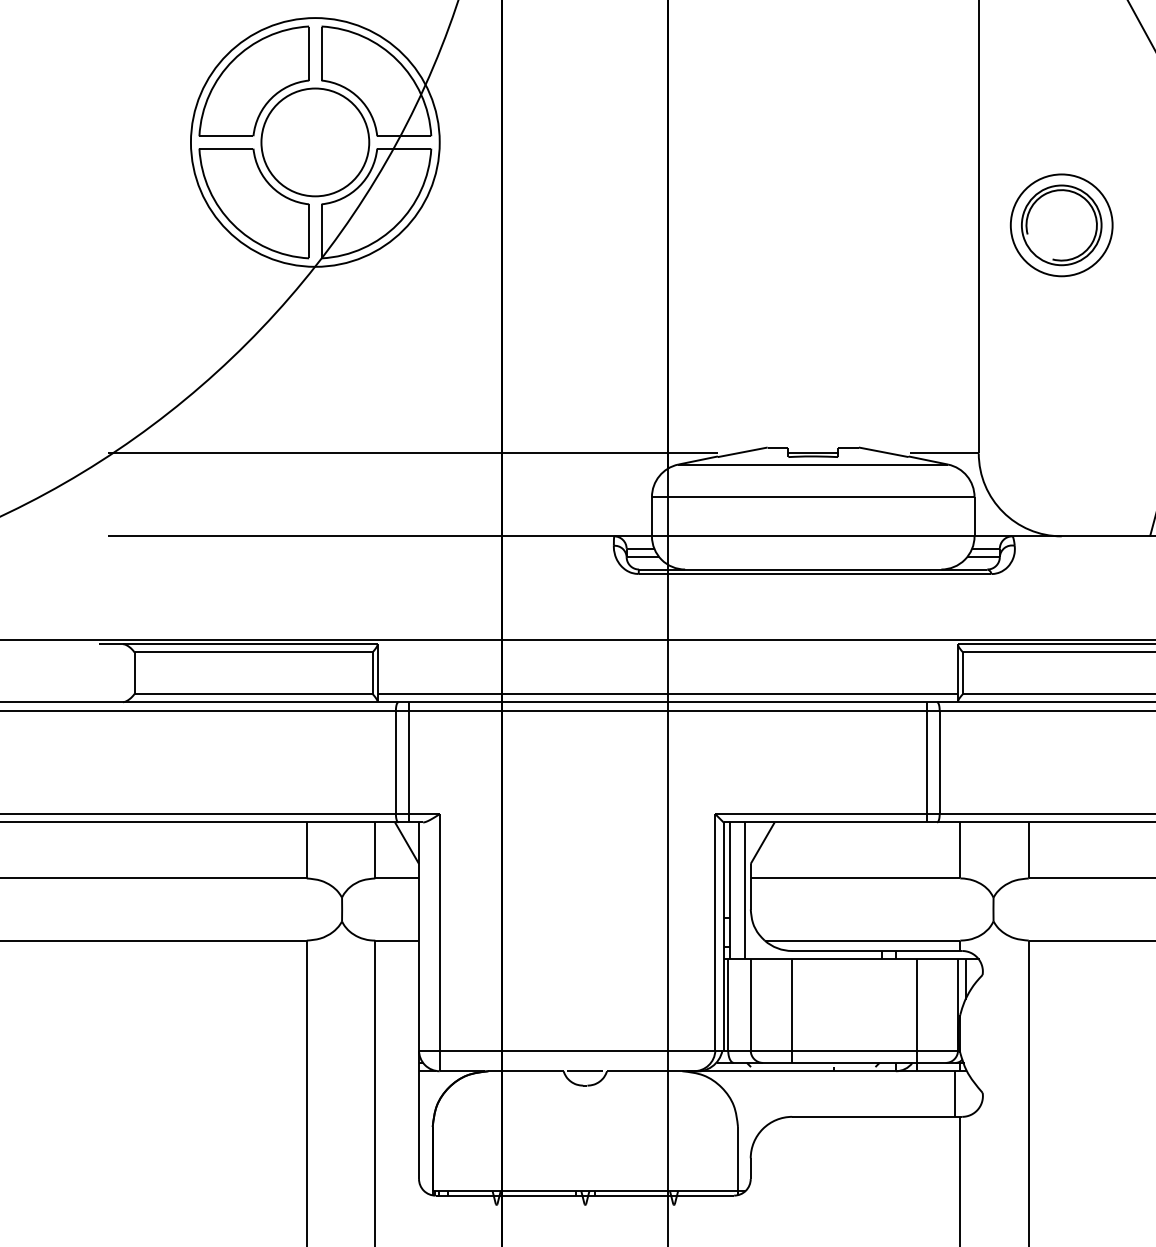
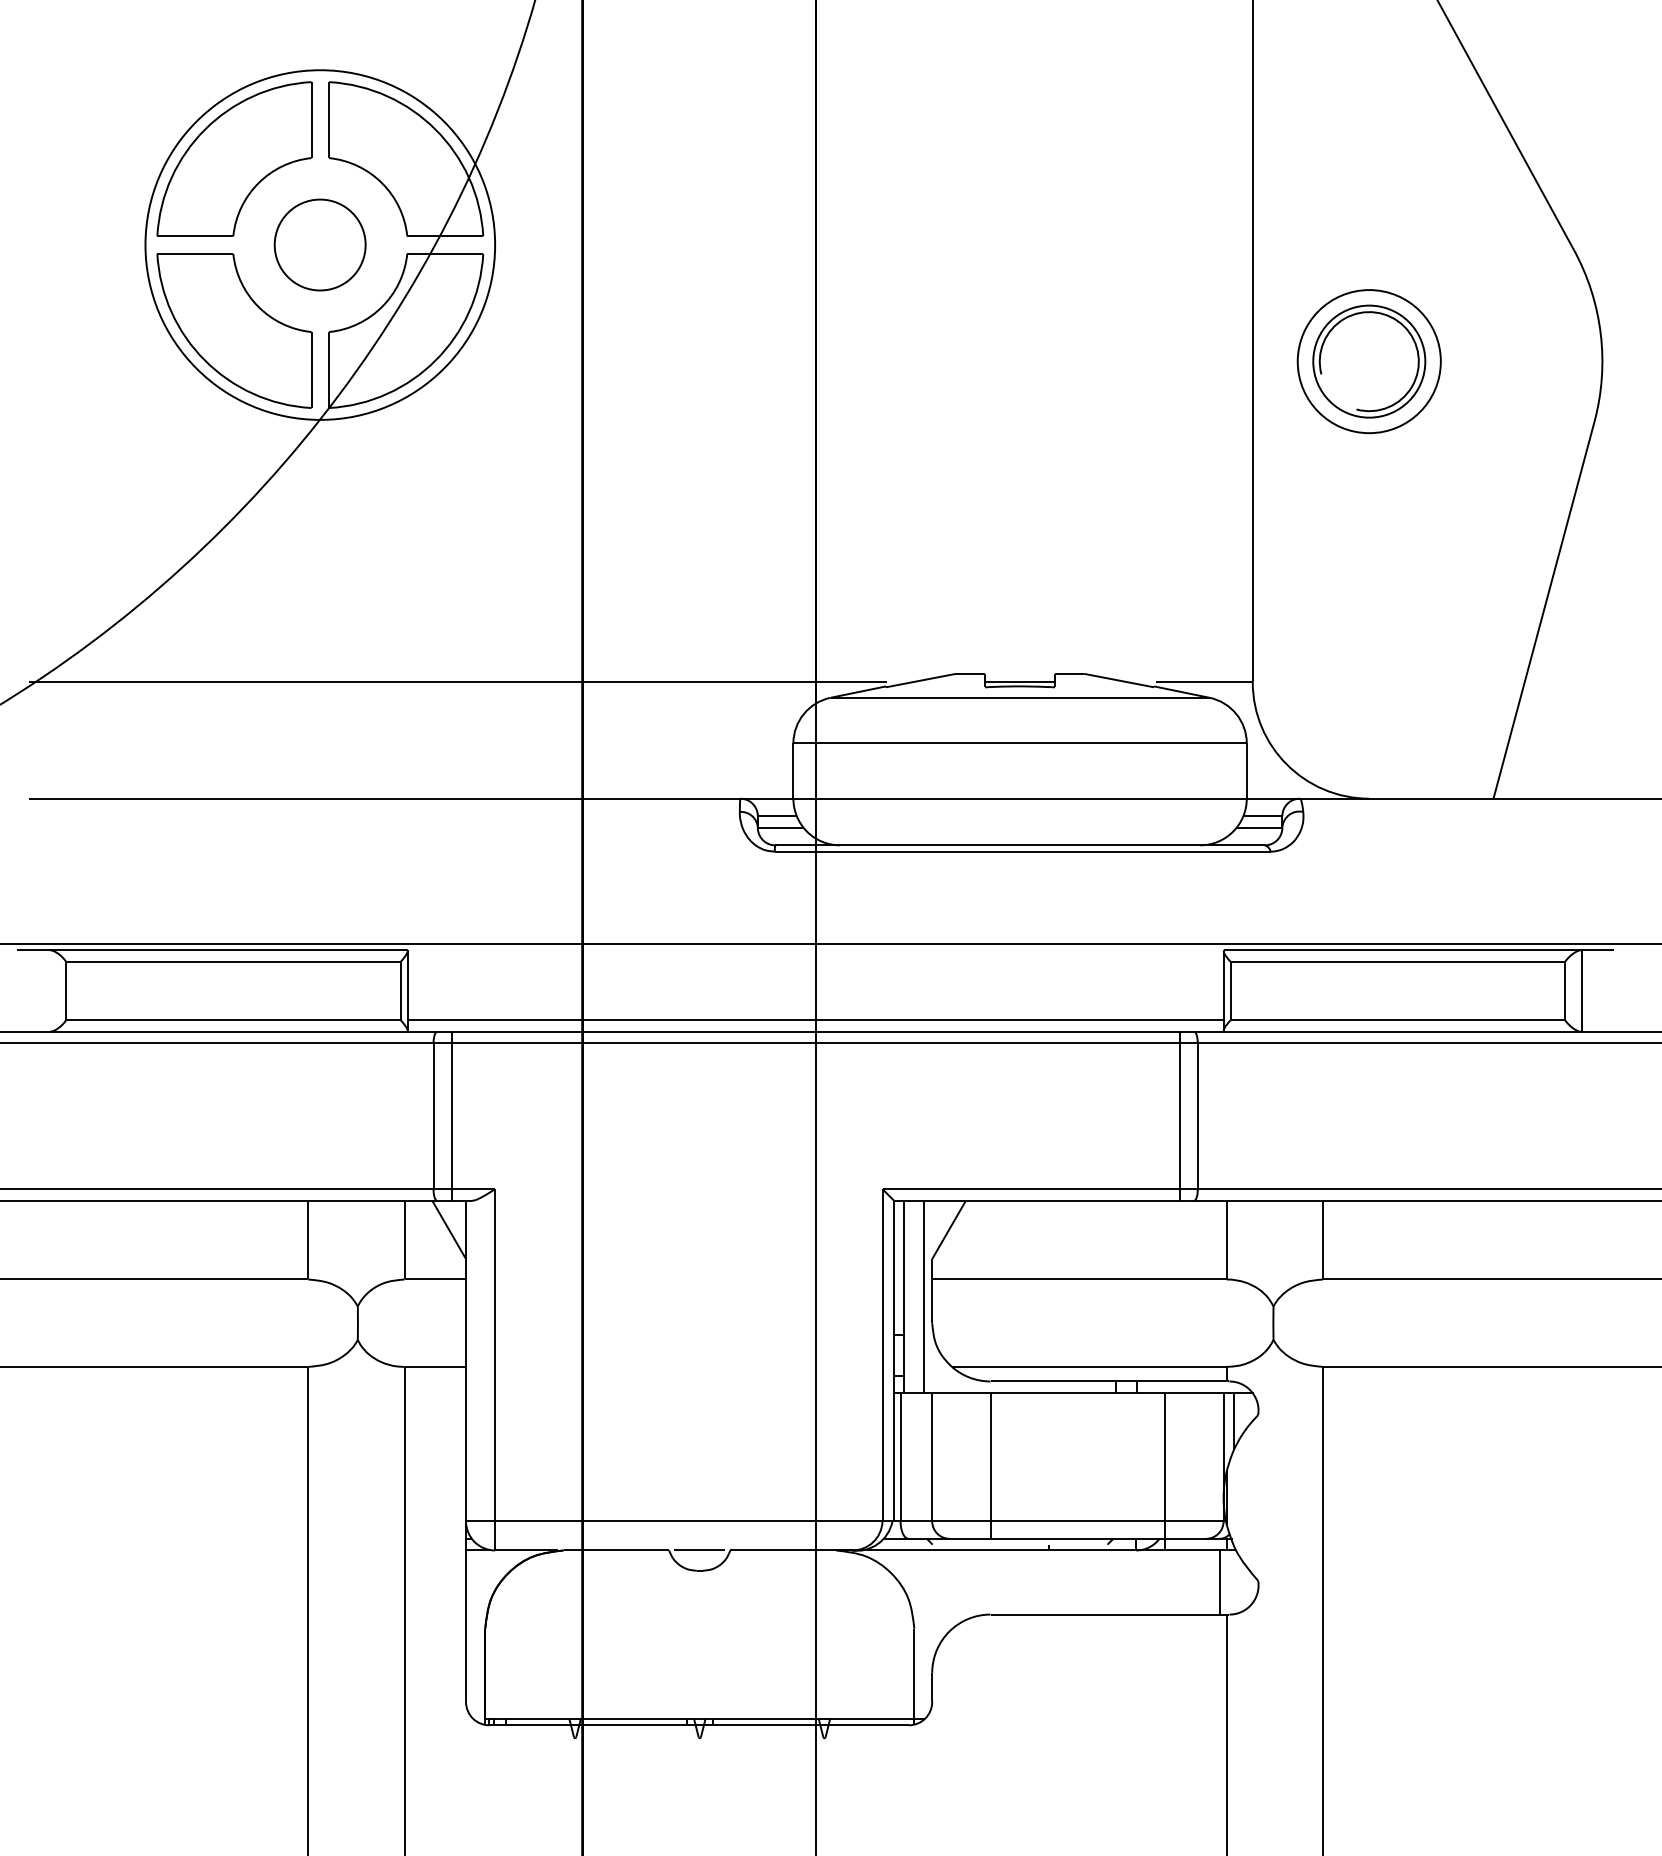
part: (314, 142) -> (319, 244), size x0.6

